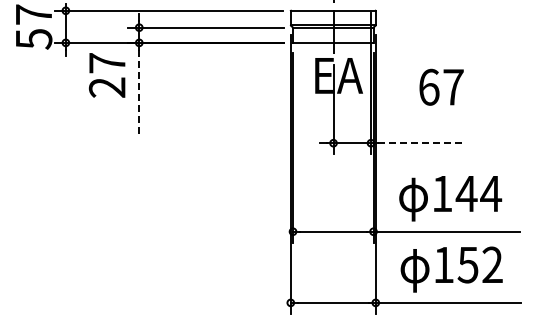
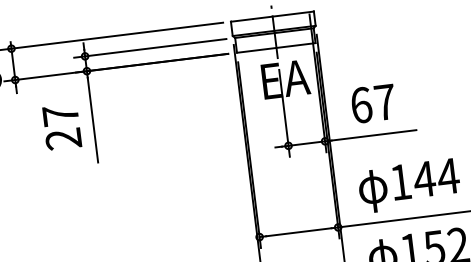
text: (106, 75) -> (61, 127), moved
text: (441, 86) -> (373, 103), moved
line: (139, 93) -> (93, 120), dashed -> solid
line: (421, 143) -> (374, 135), dashed -> solid

